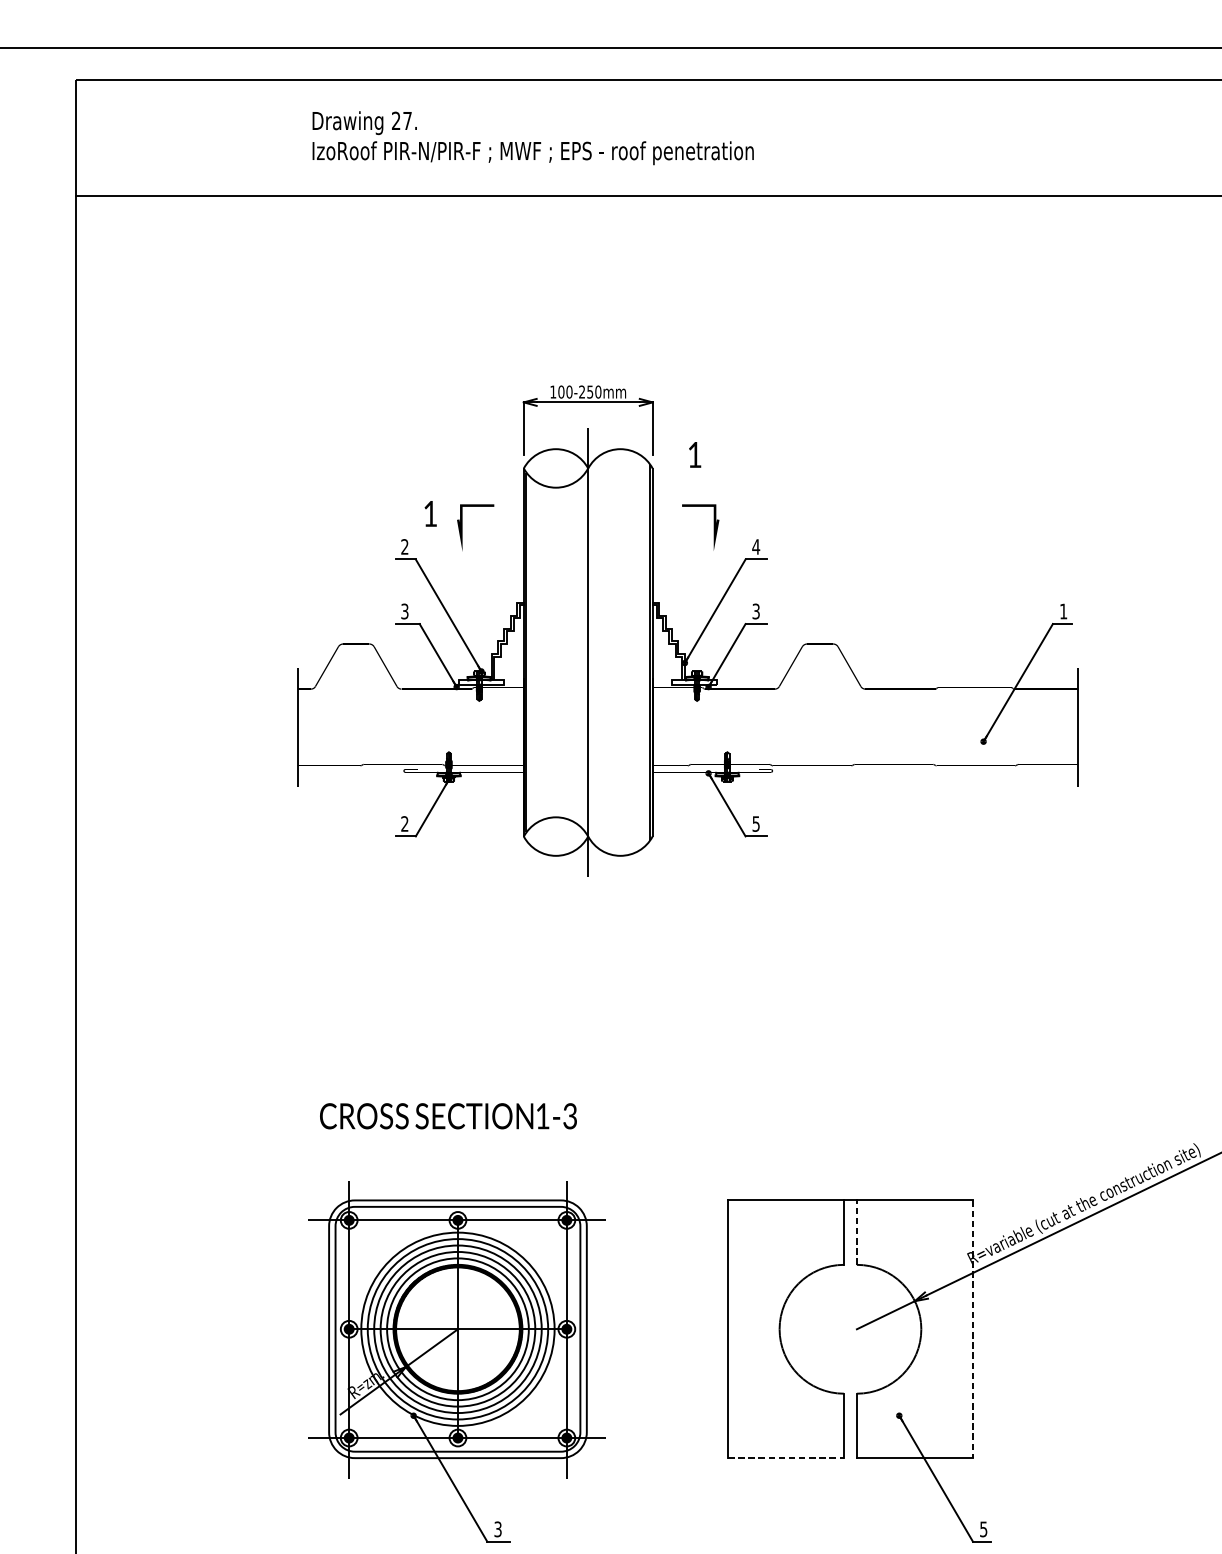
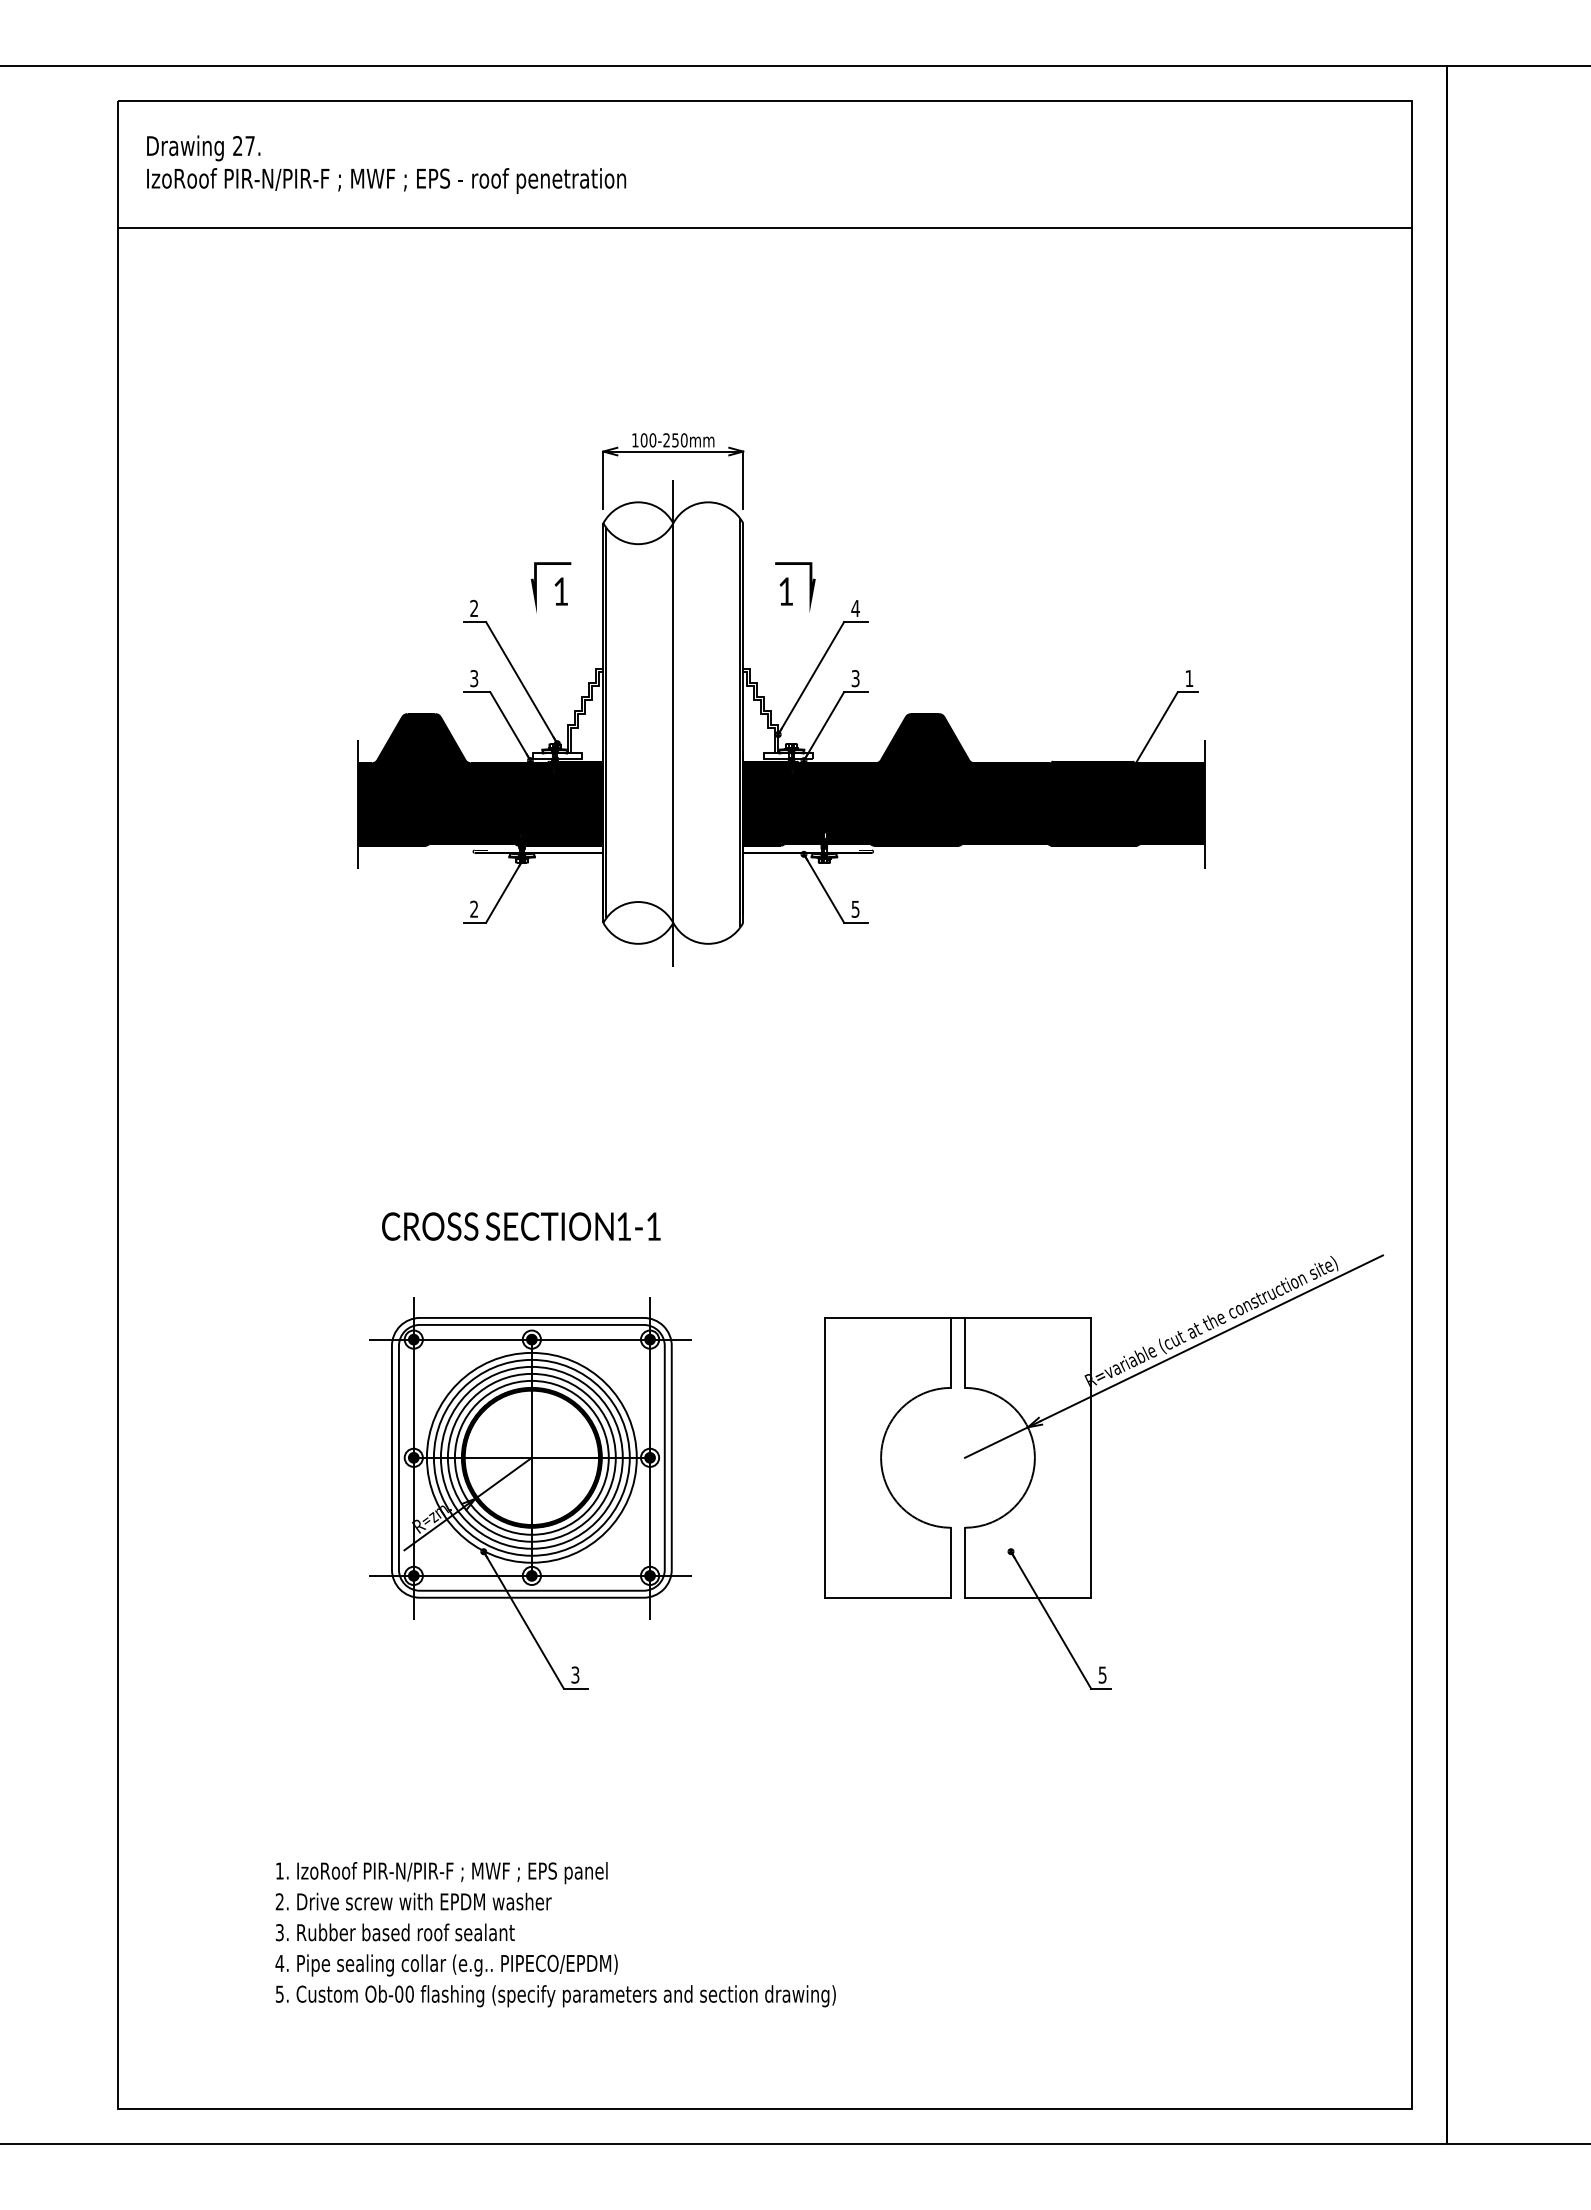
text: (533, 137) -> (386, 164), moved
text: (694, 454) -> (785, 591), moved
text: (429, 513) -> (560, 591), moved
fill: (410, 704) -> (480, 779), added
fill: (865, 704) -> (974, 779), added
text: (570, 1116) -> (653, 1226), 1-3 -> 1-1
line: (856, 1232) -> (964, 1352), dashed -> solid
line: (972, 1328) -> (1090, 1457), dashed -> solid
line: (786, 1457) -> (888, 1597), dashed -> solid

